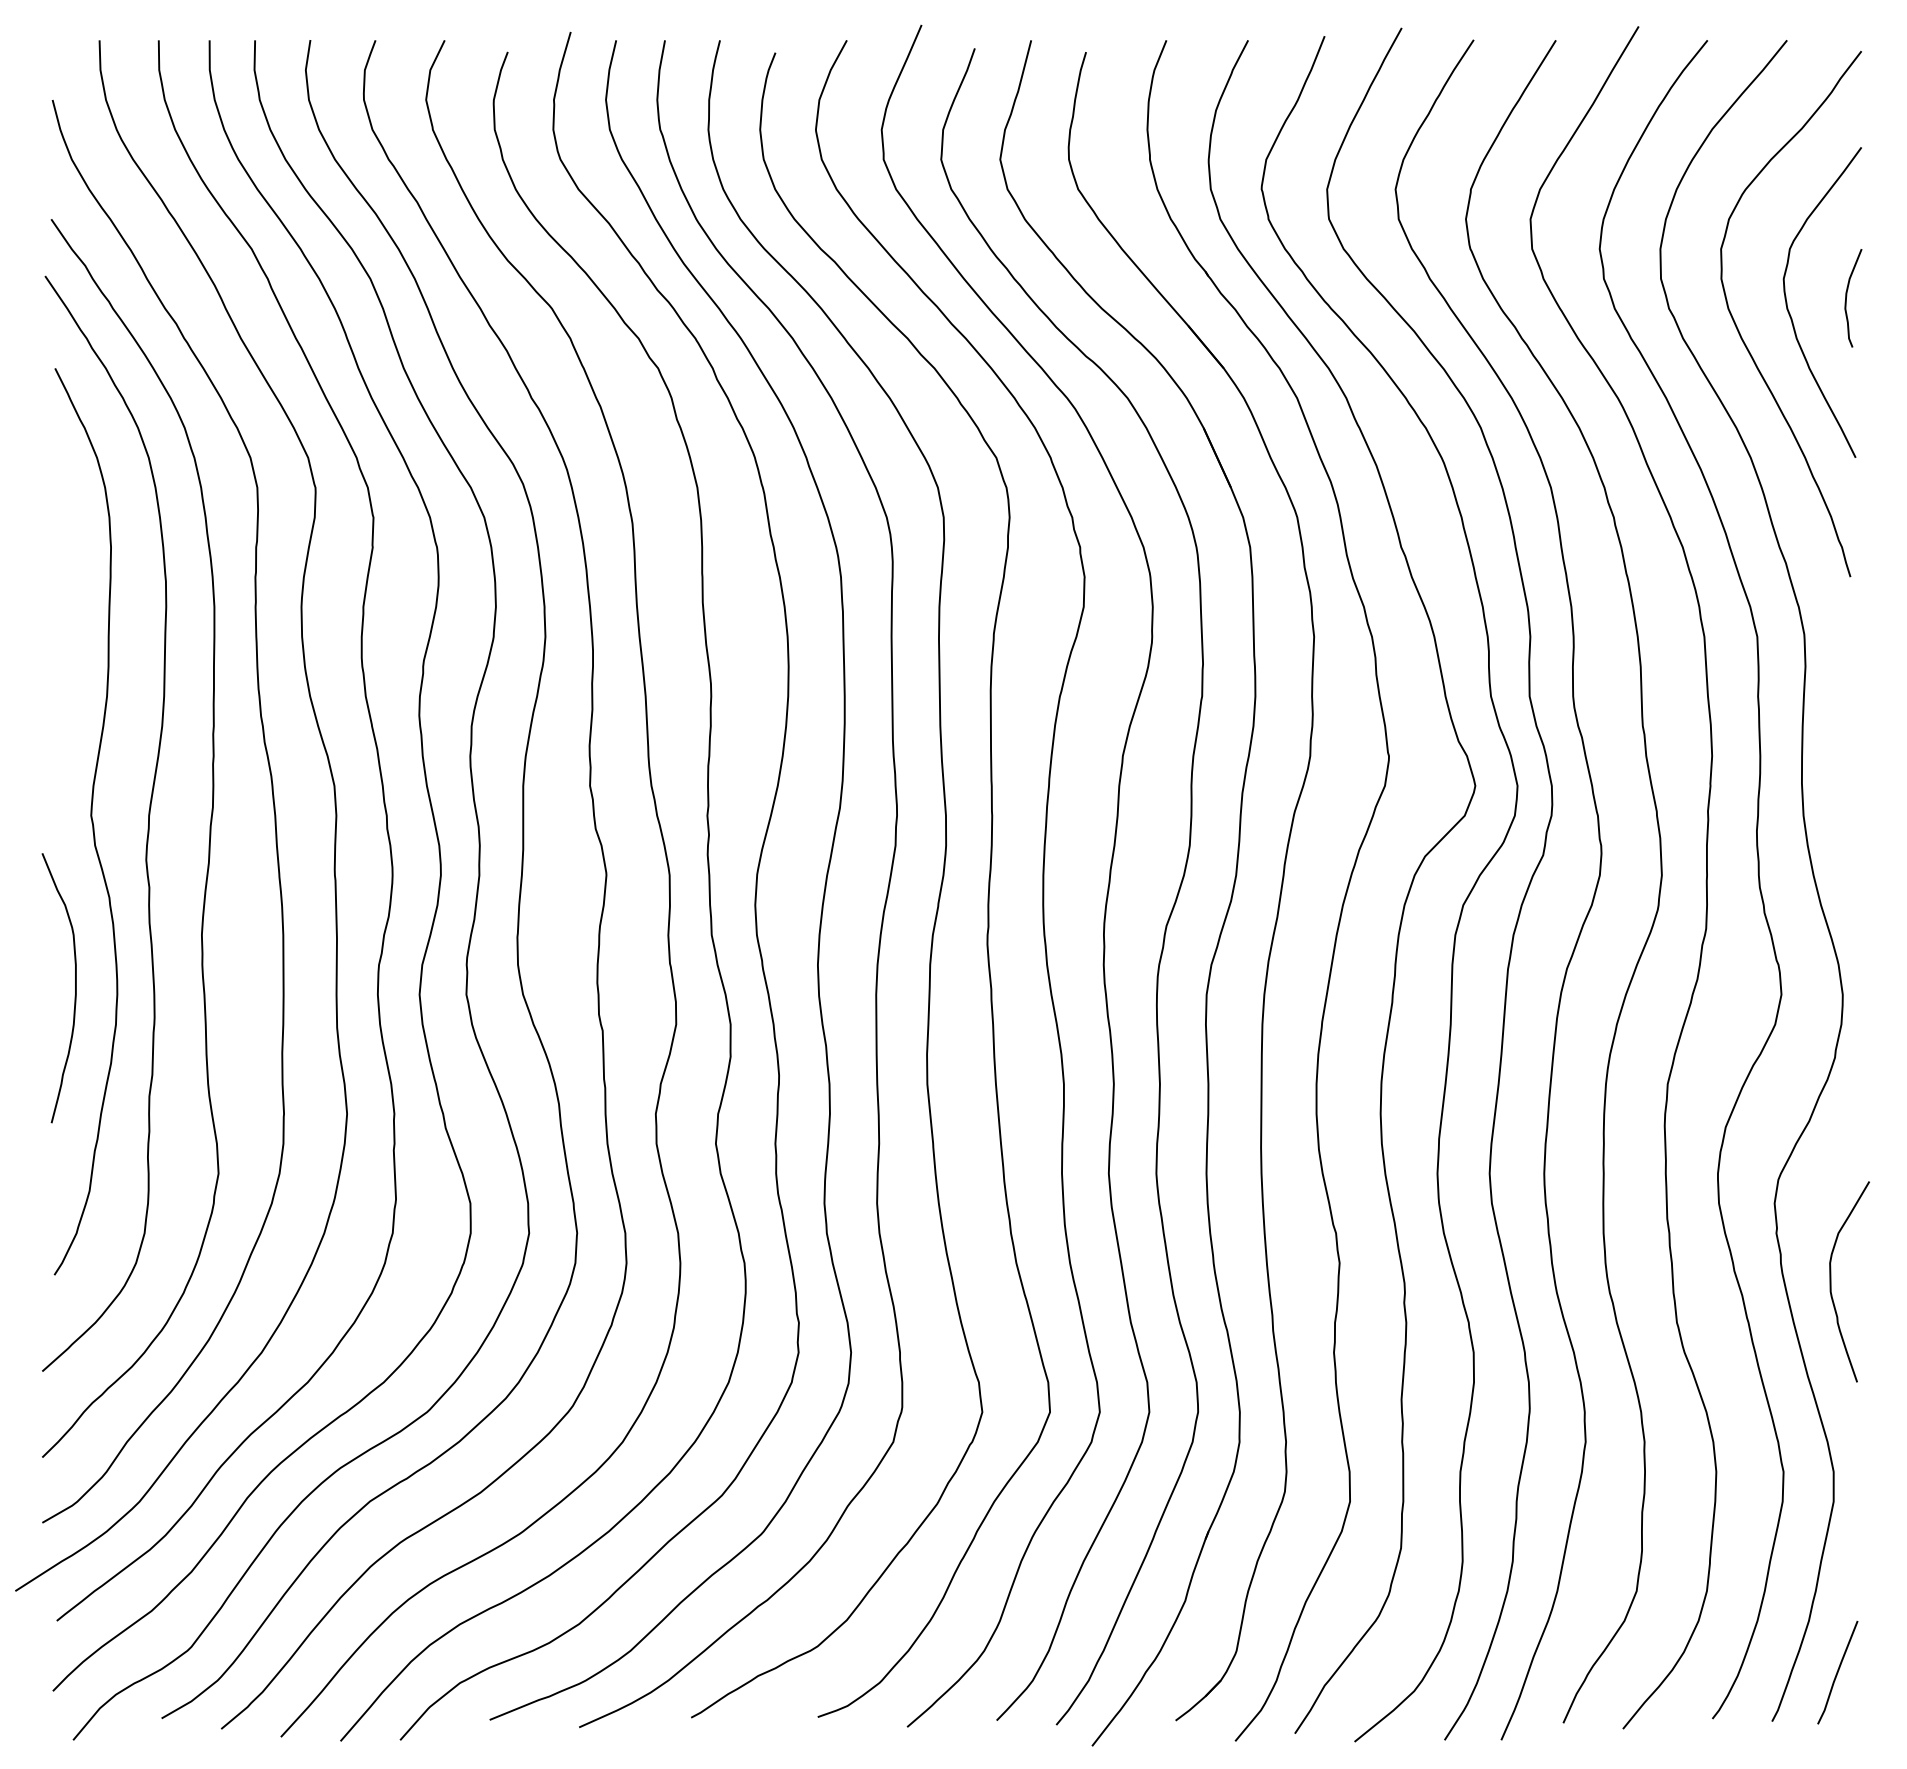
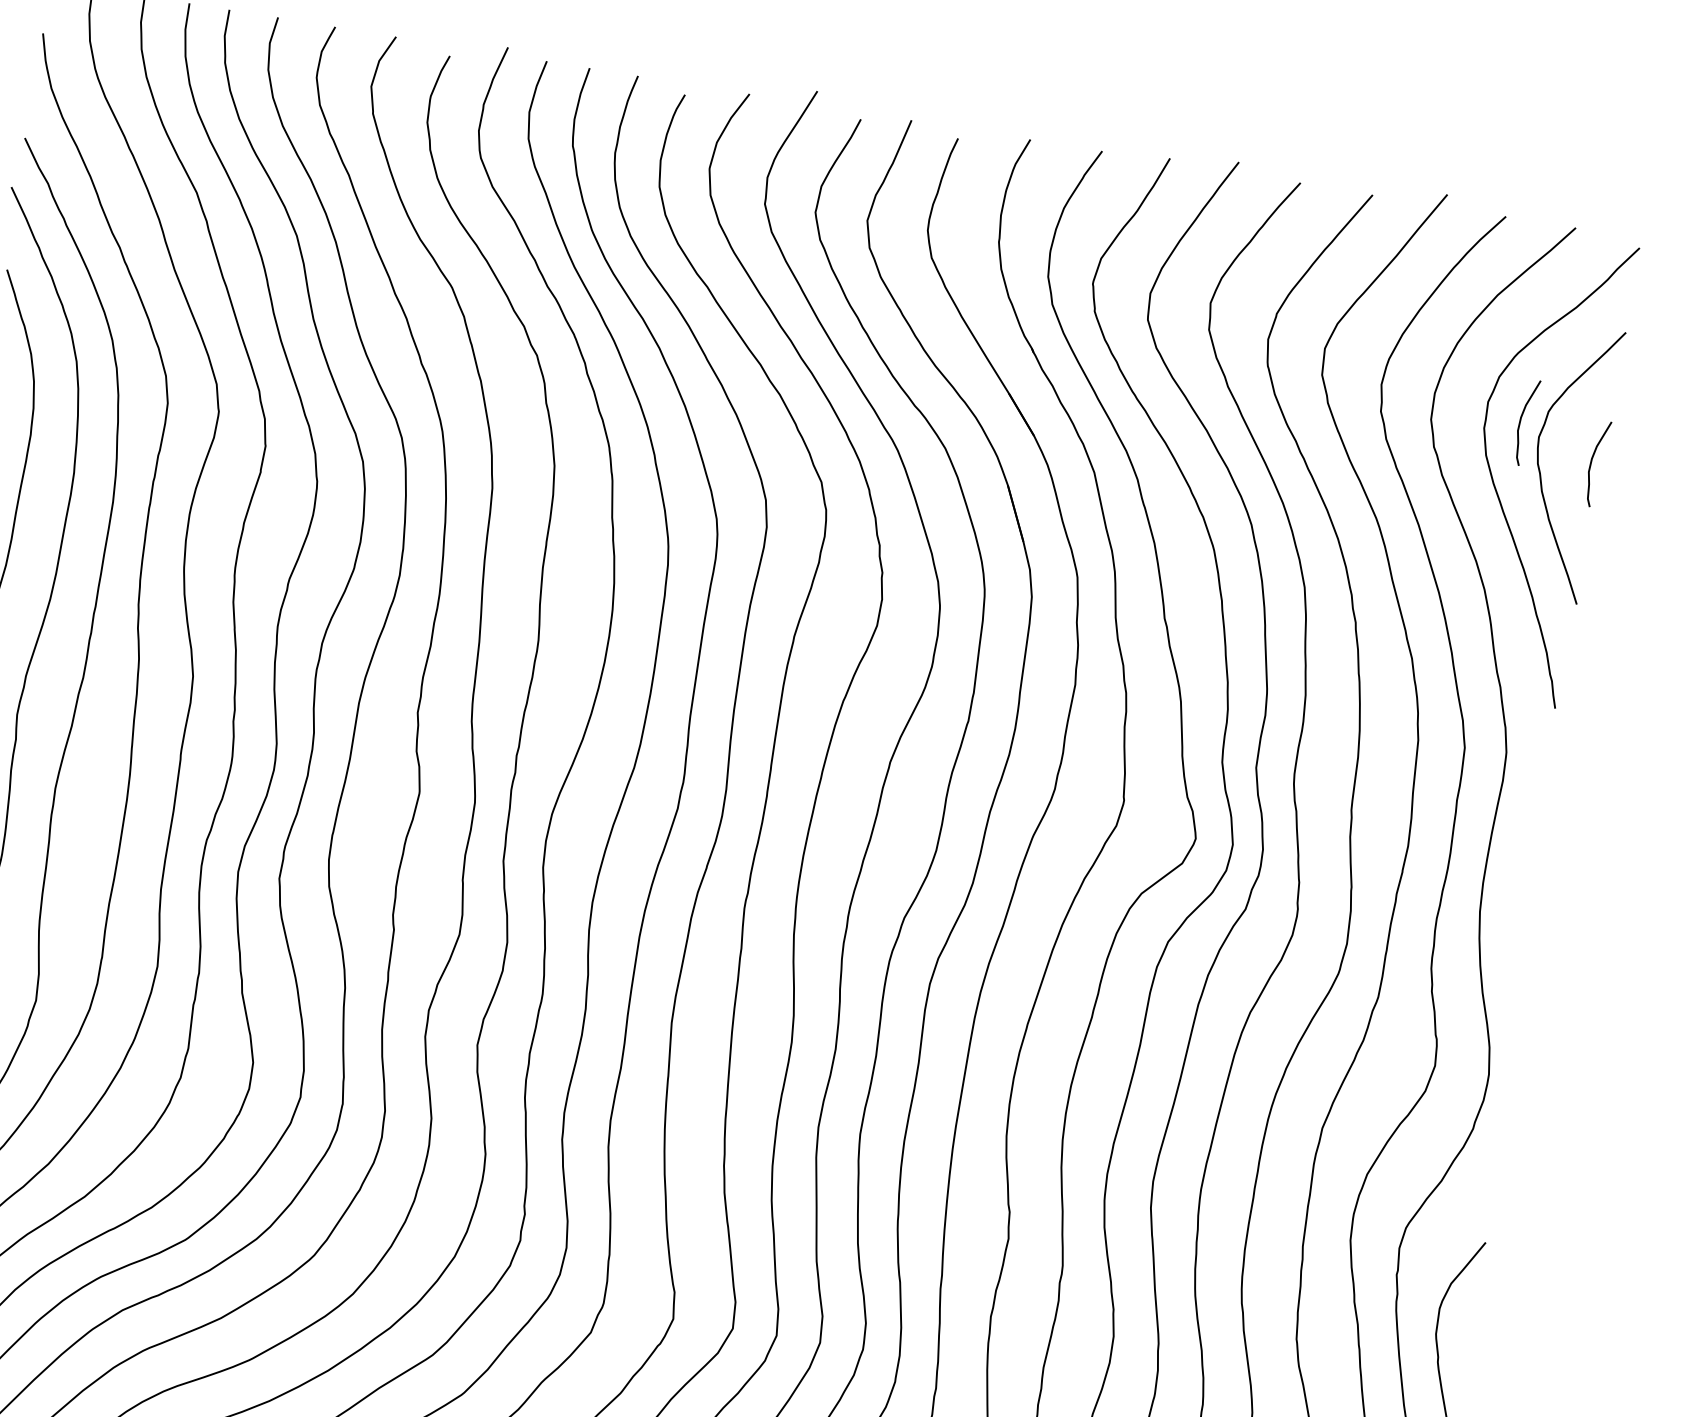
curve: (1761, 263) -> (1521, 420), added

